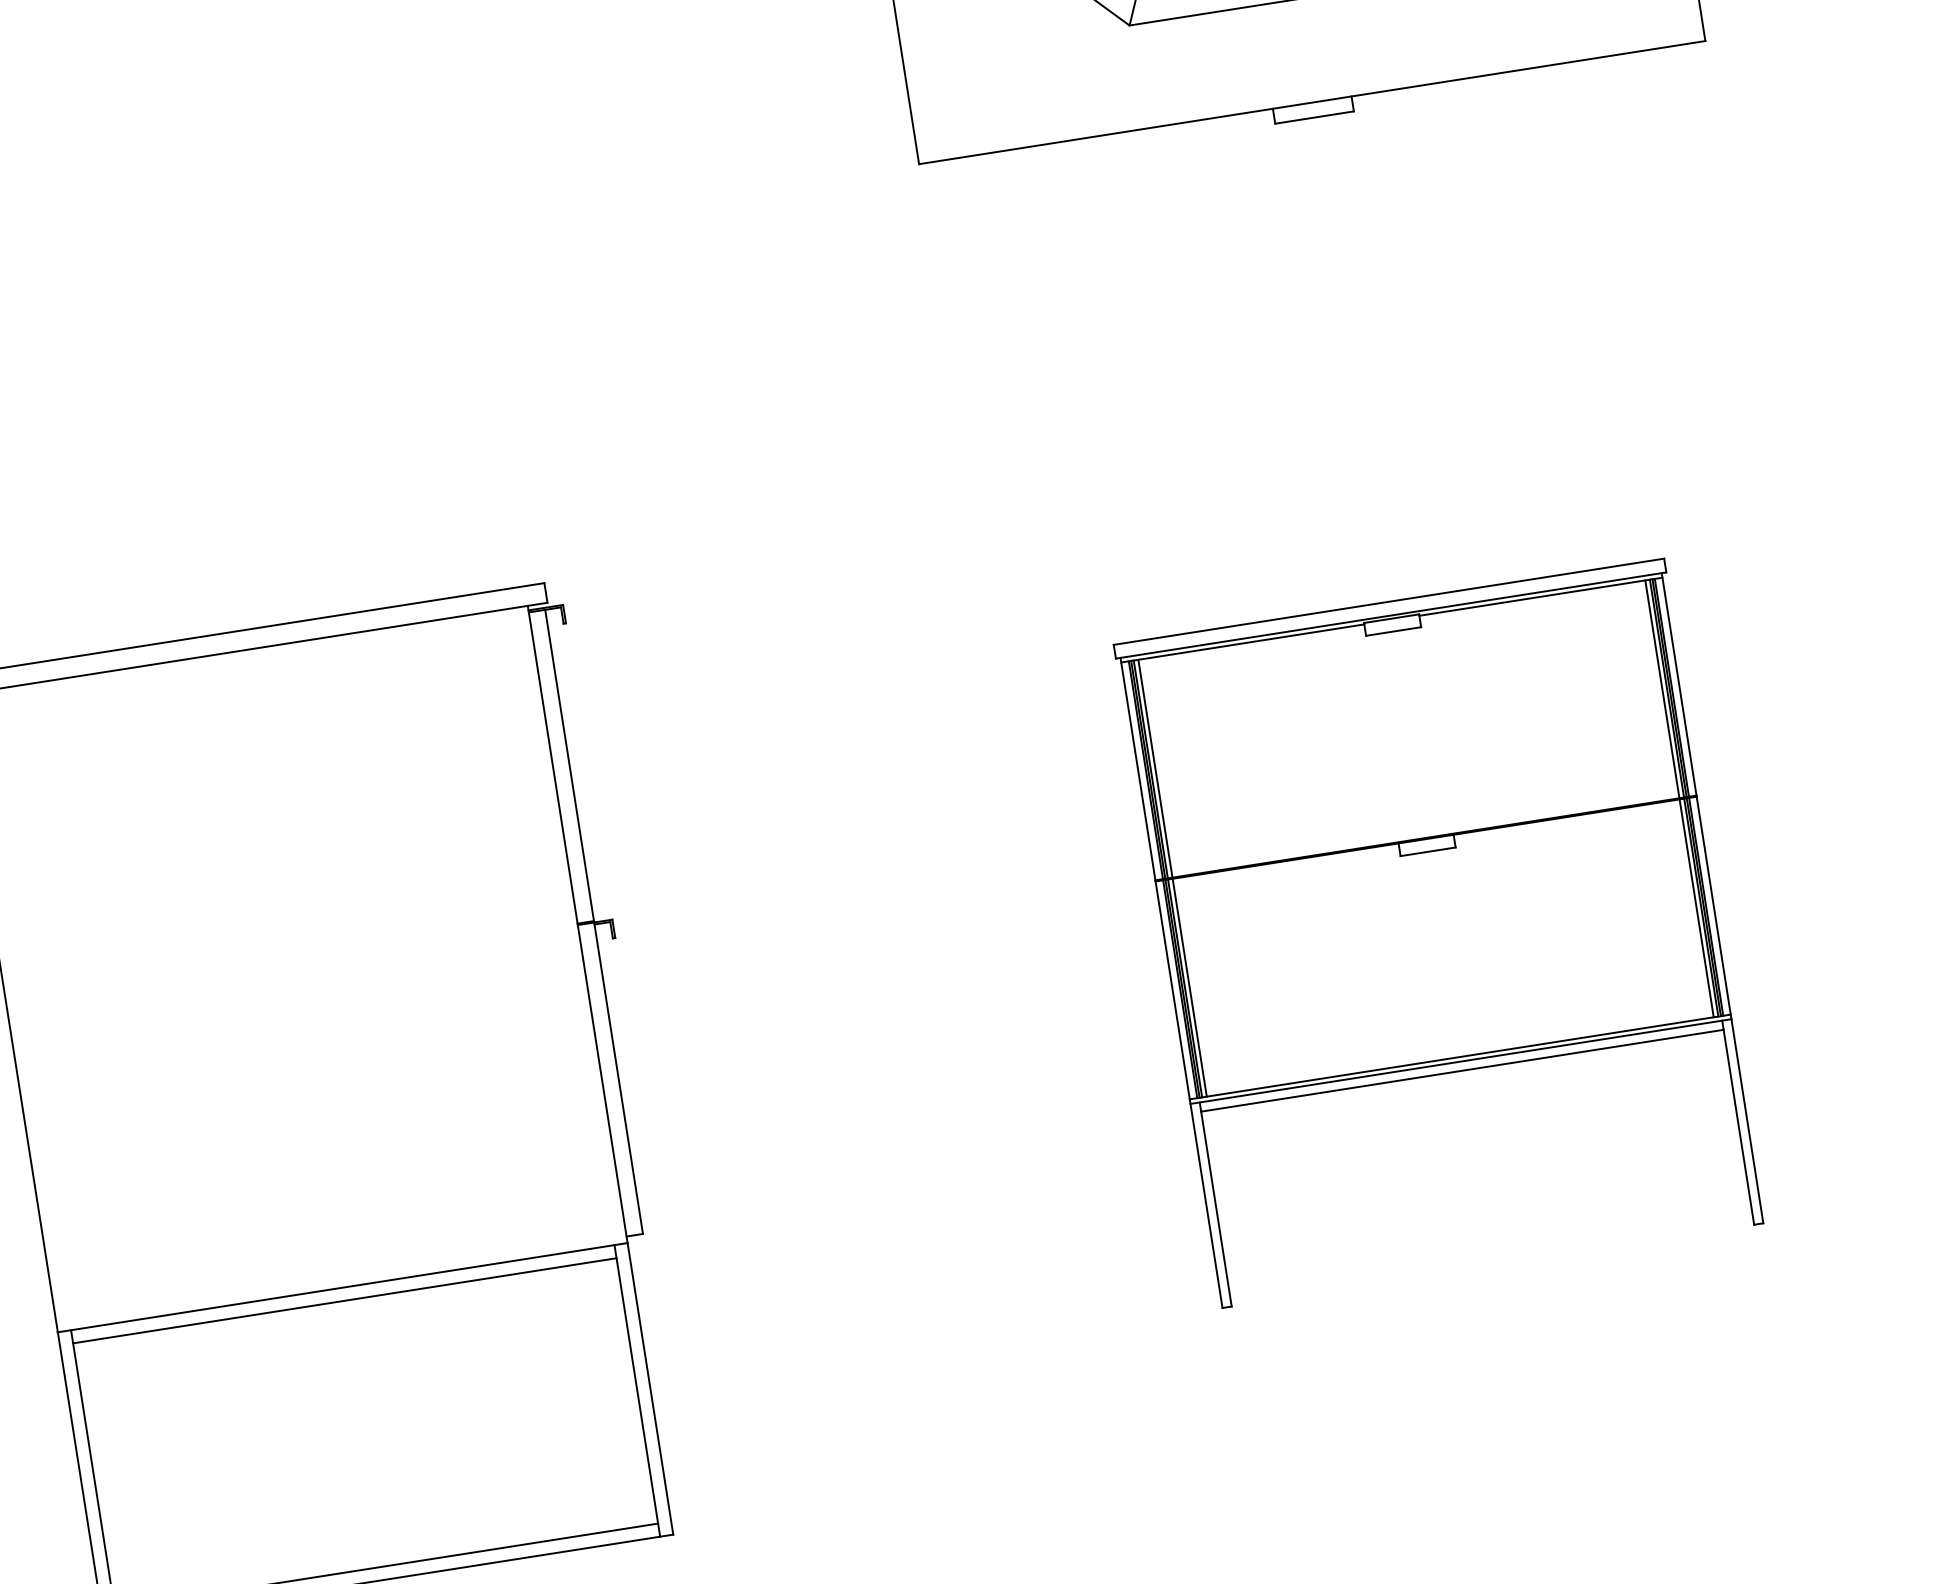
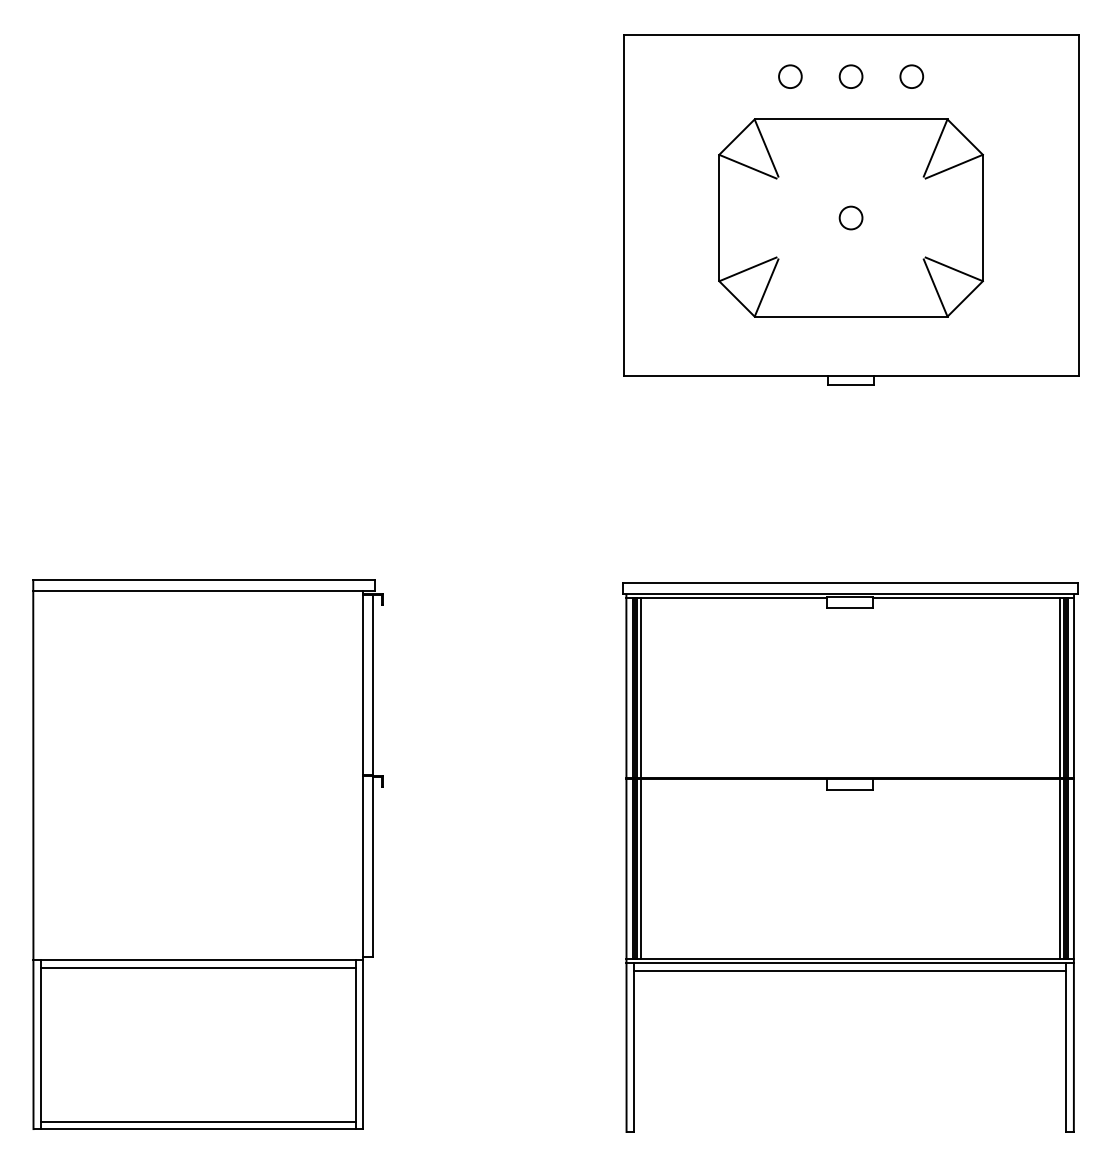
part: (1441, 933) -> (850, 857), size x1.43

